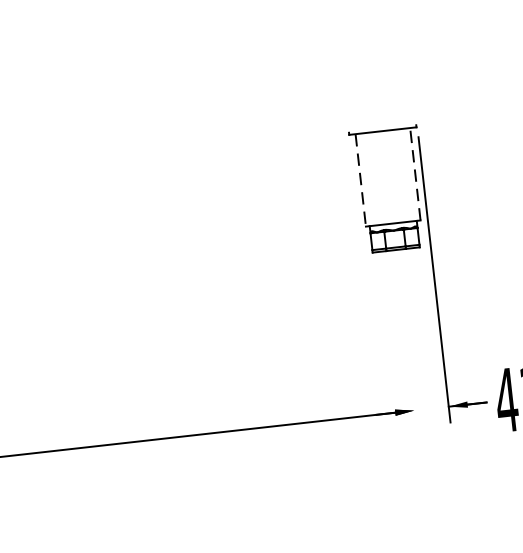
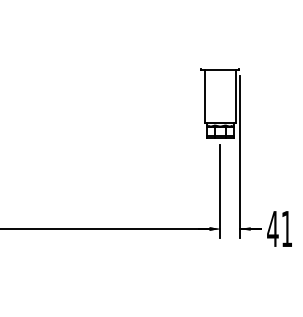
line: (414, 172) -> (235, 95), dashed -> solid
line: (360, 180) -> (204, 96), dashed -> solid
line: (406, 342) -> (220, 190), added

